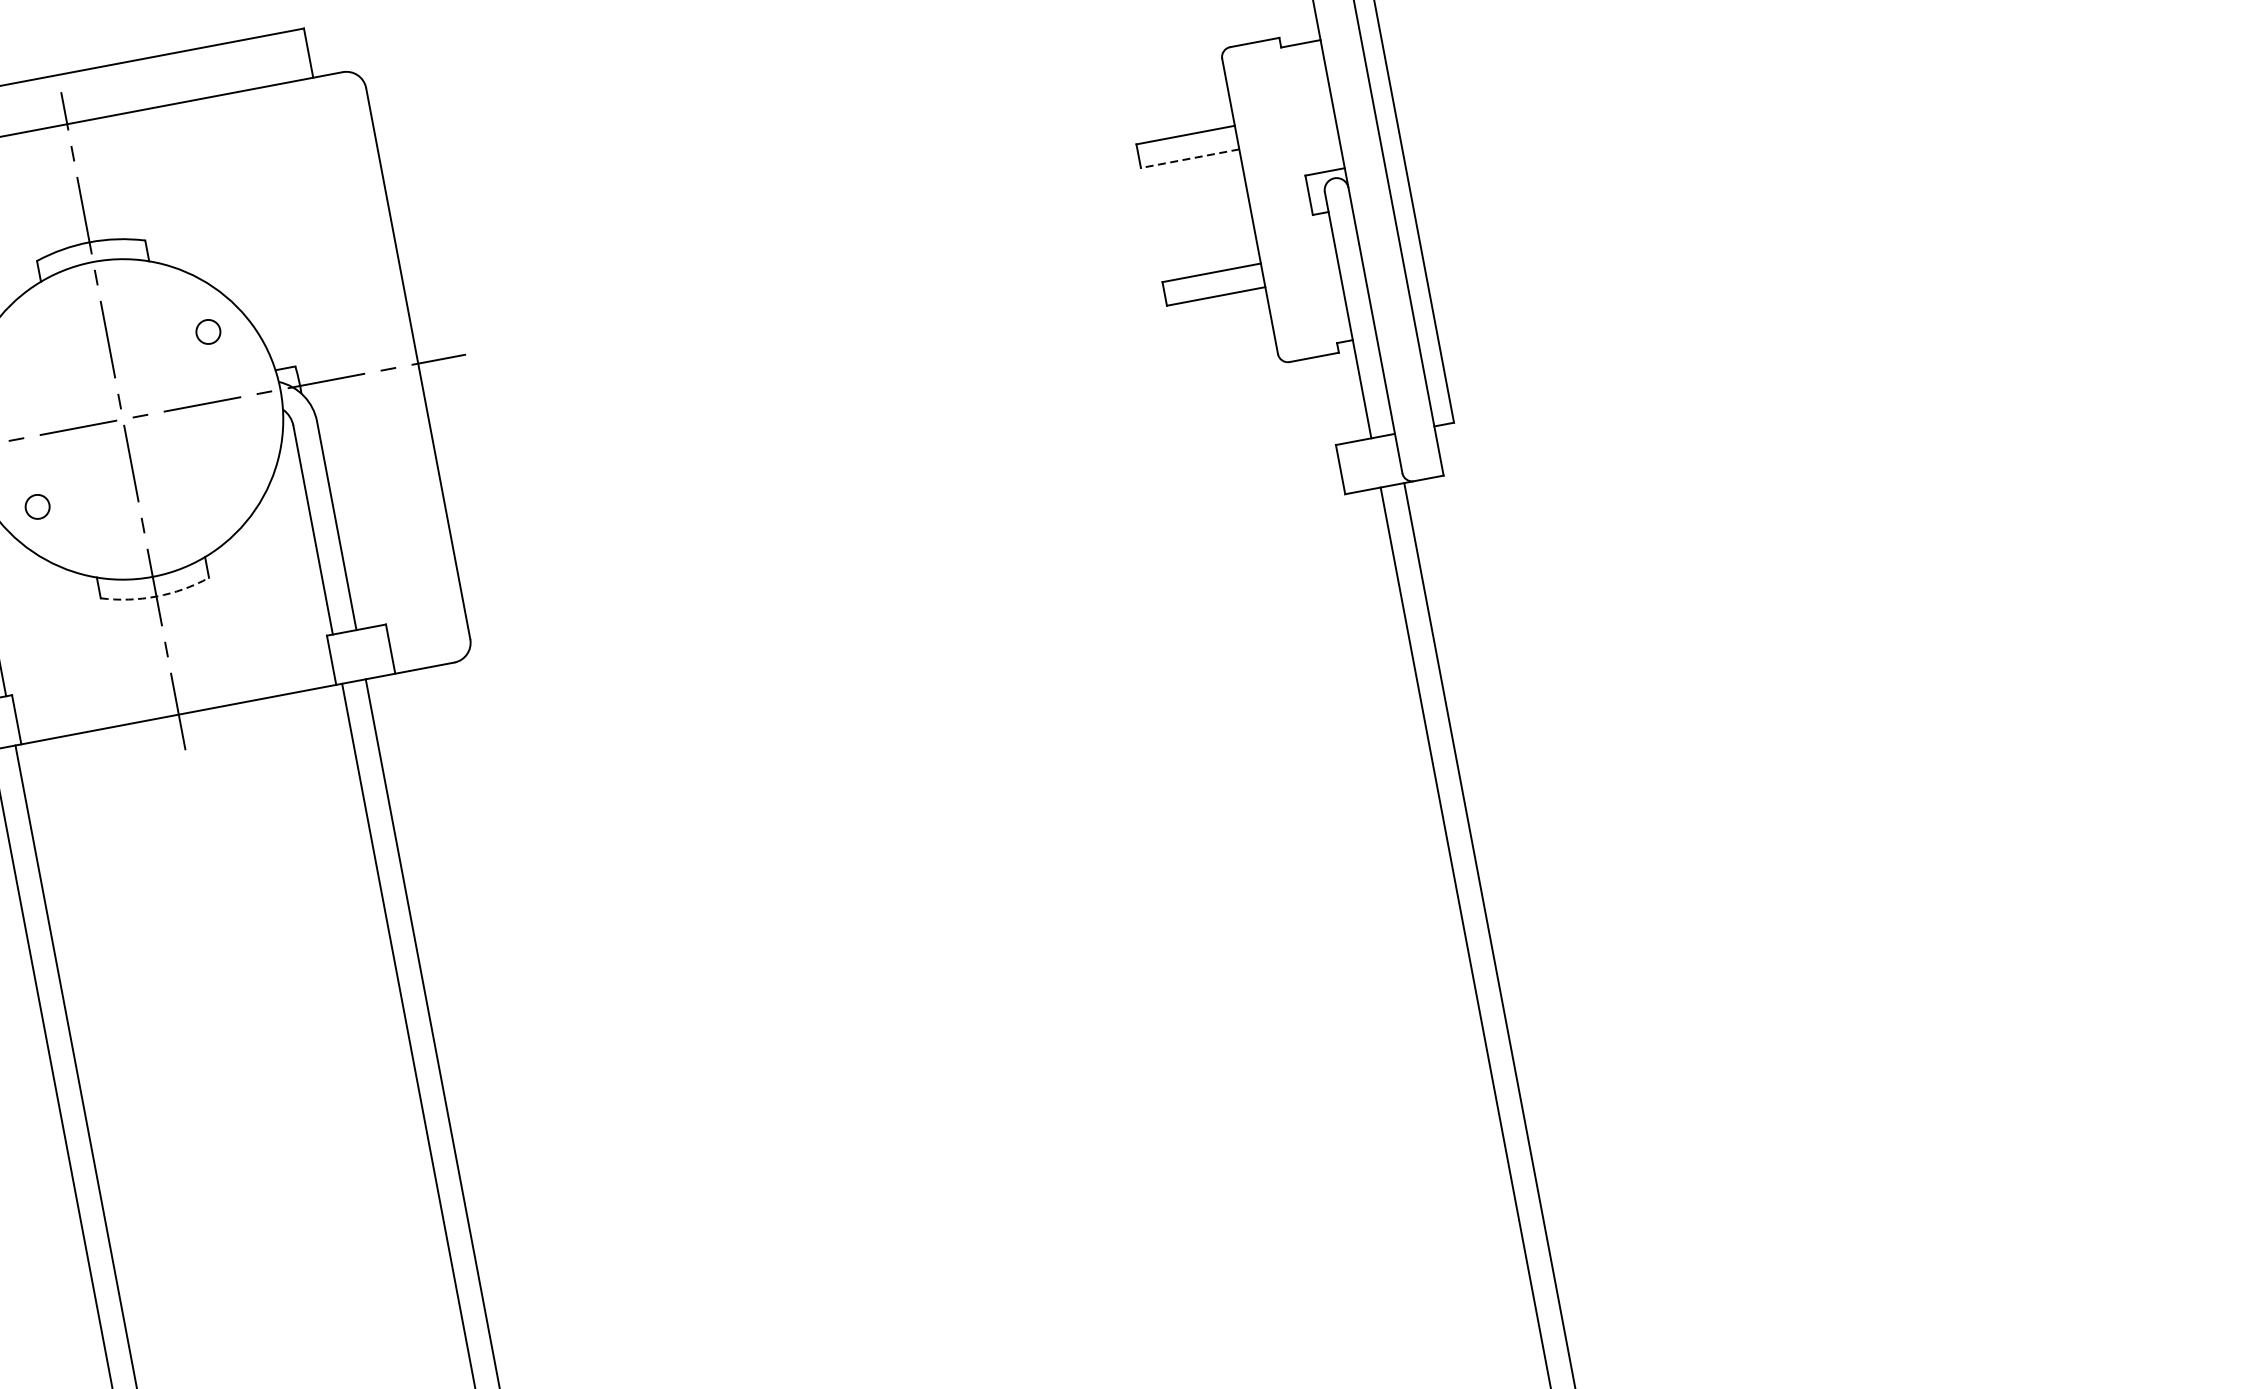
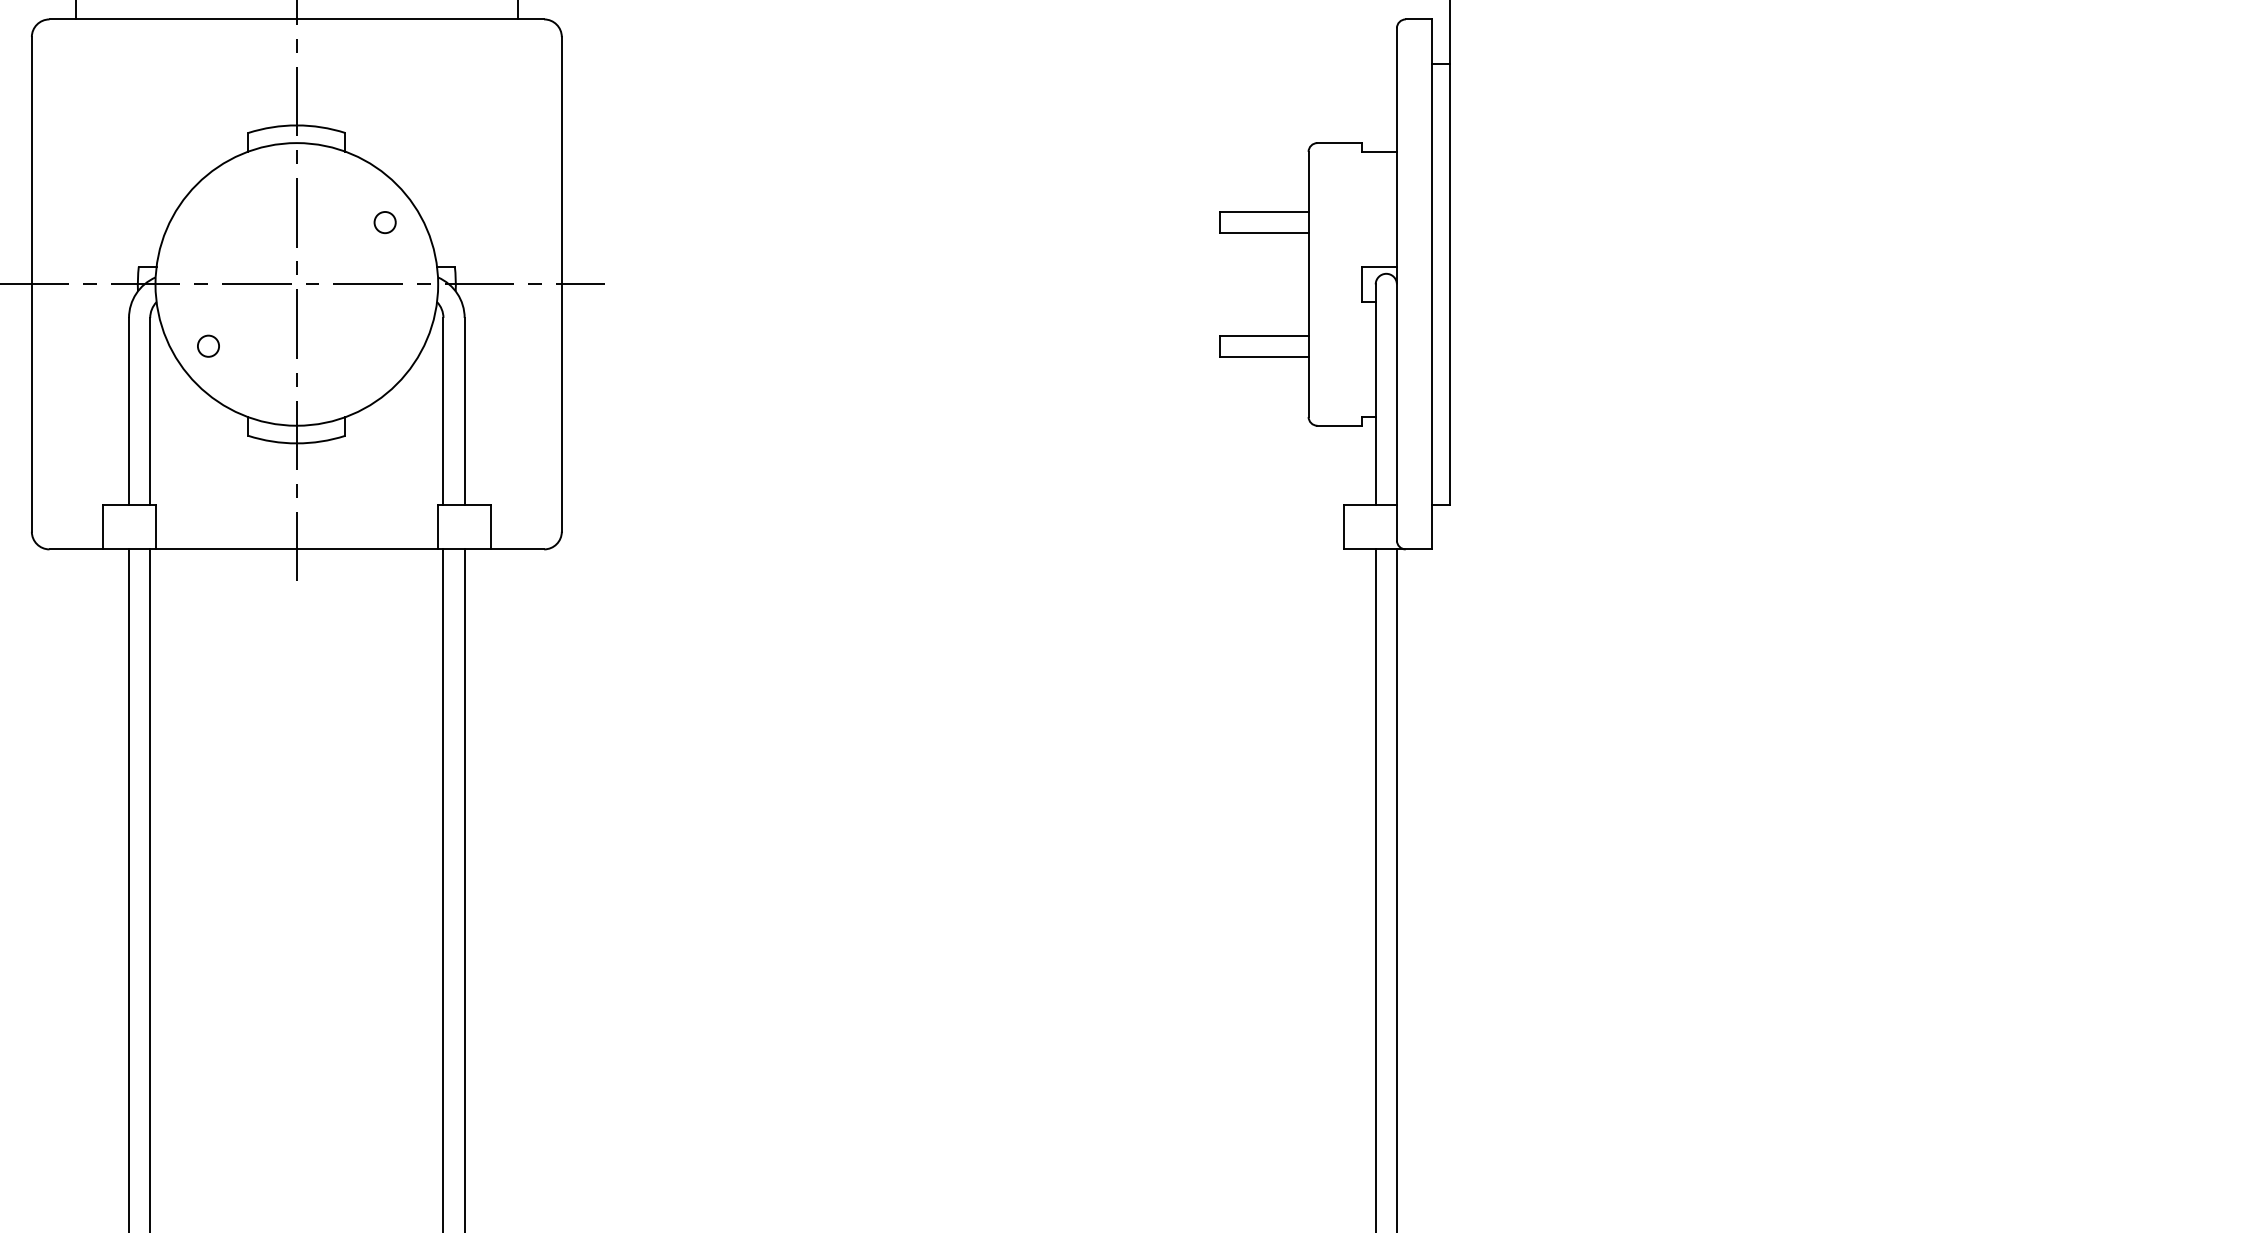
line: (1189, 159) -> (1263, 233), dashed -> solid
arc: (156, 596) -> (296, 443), dashed -> solid

